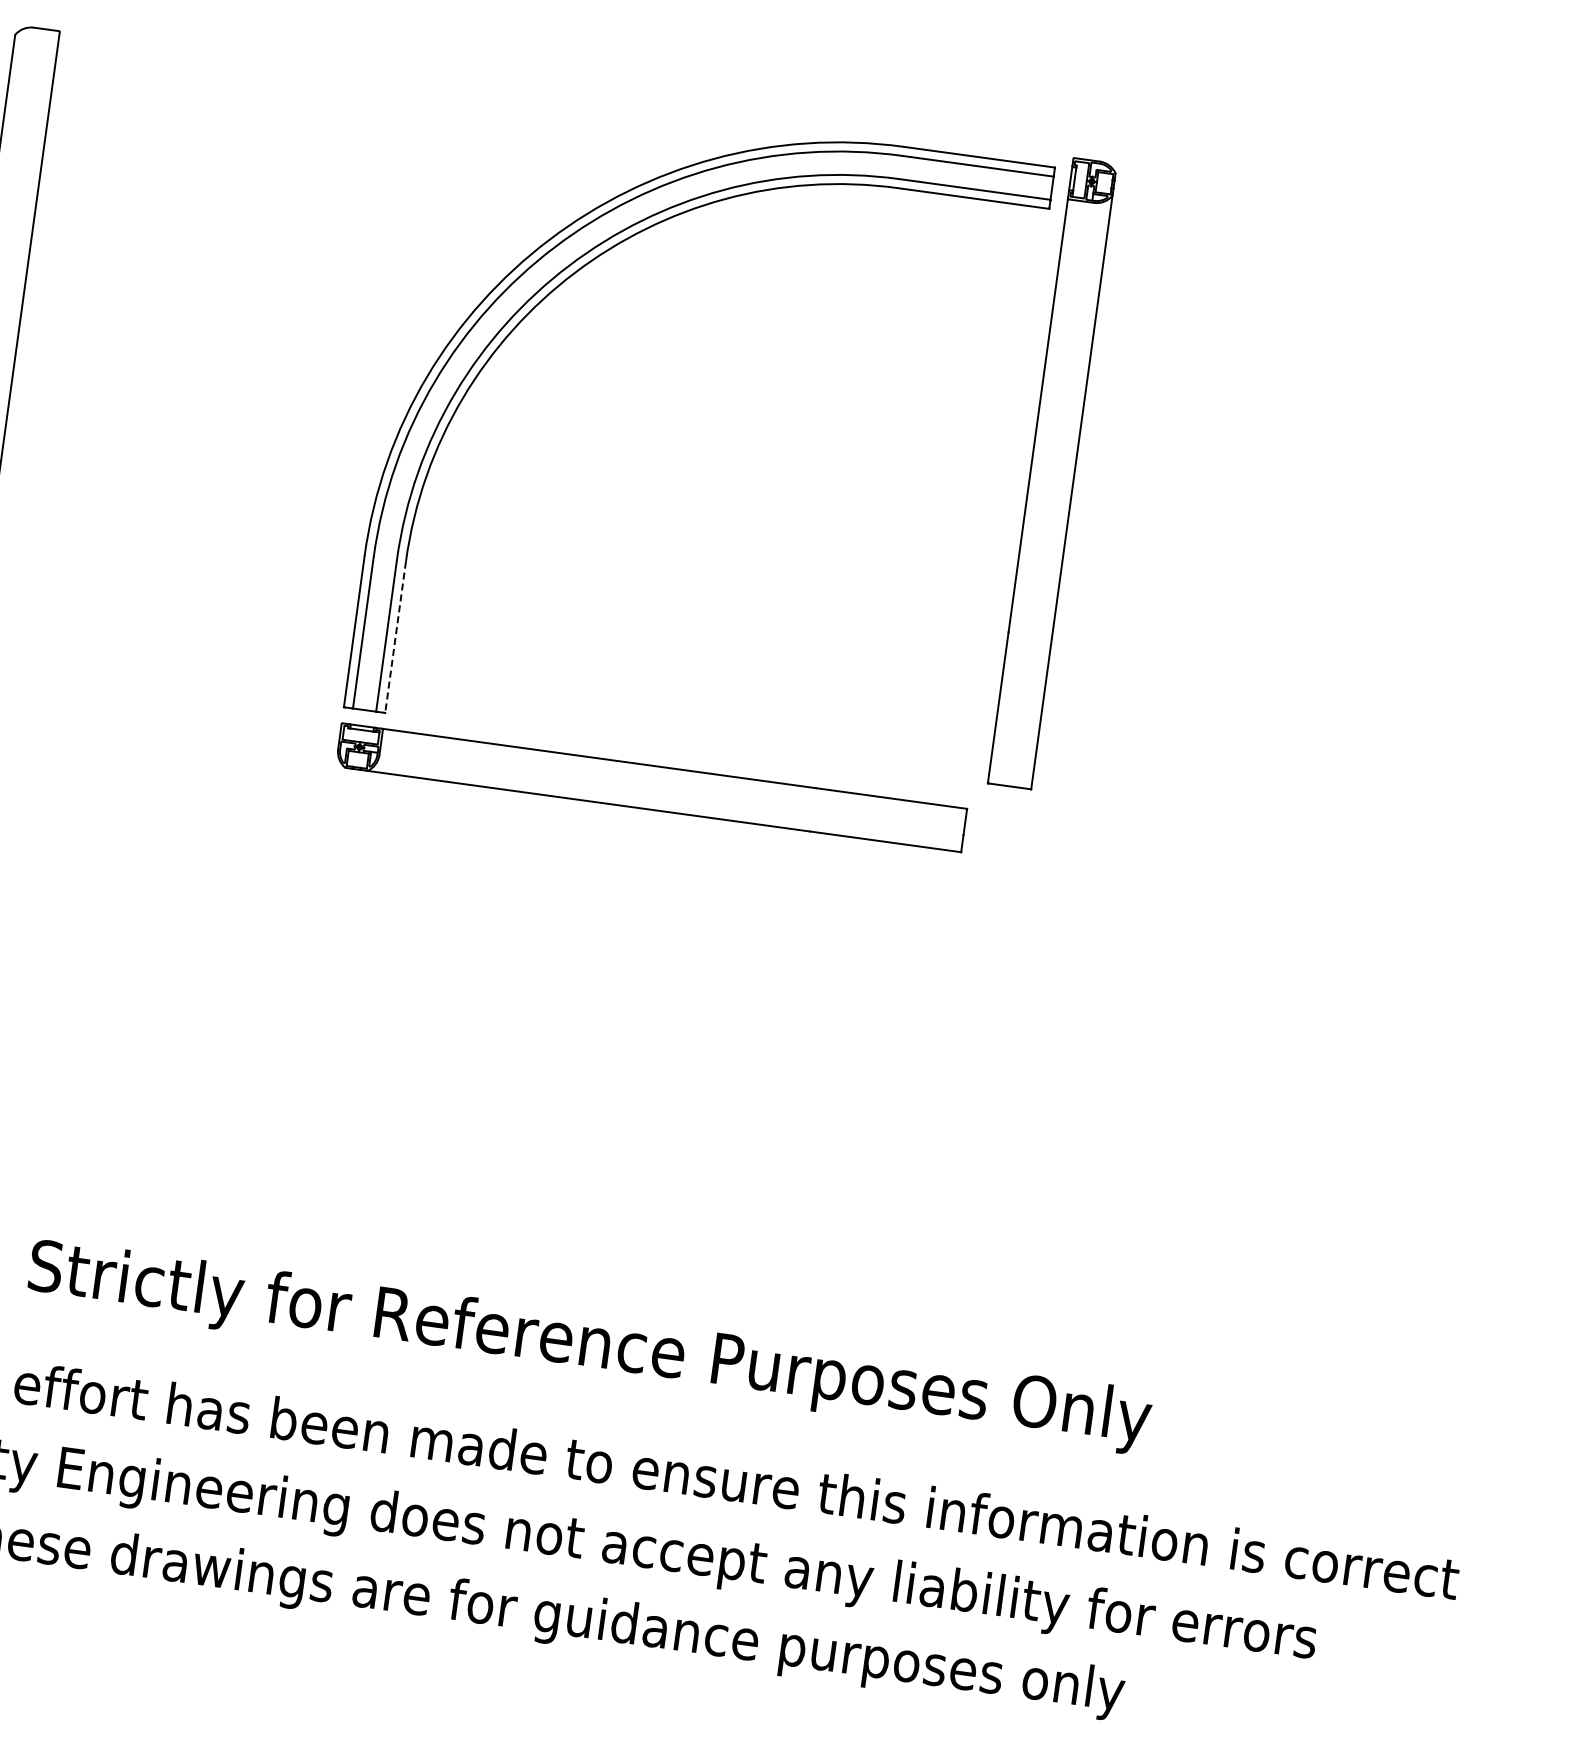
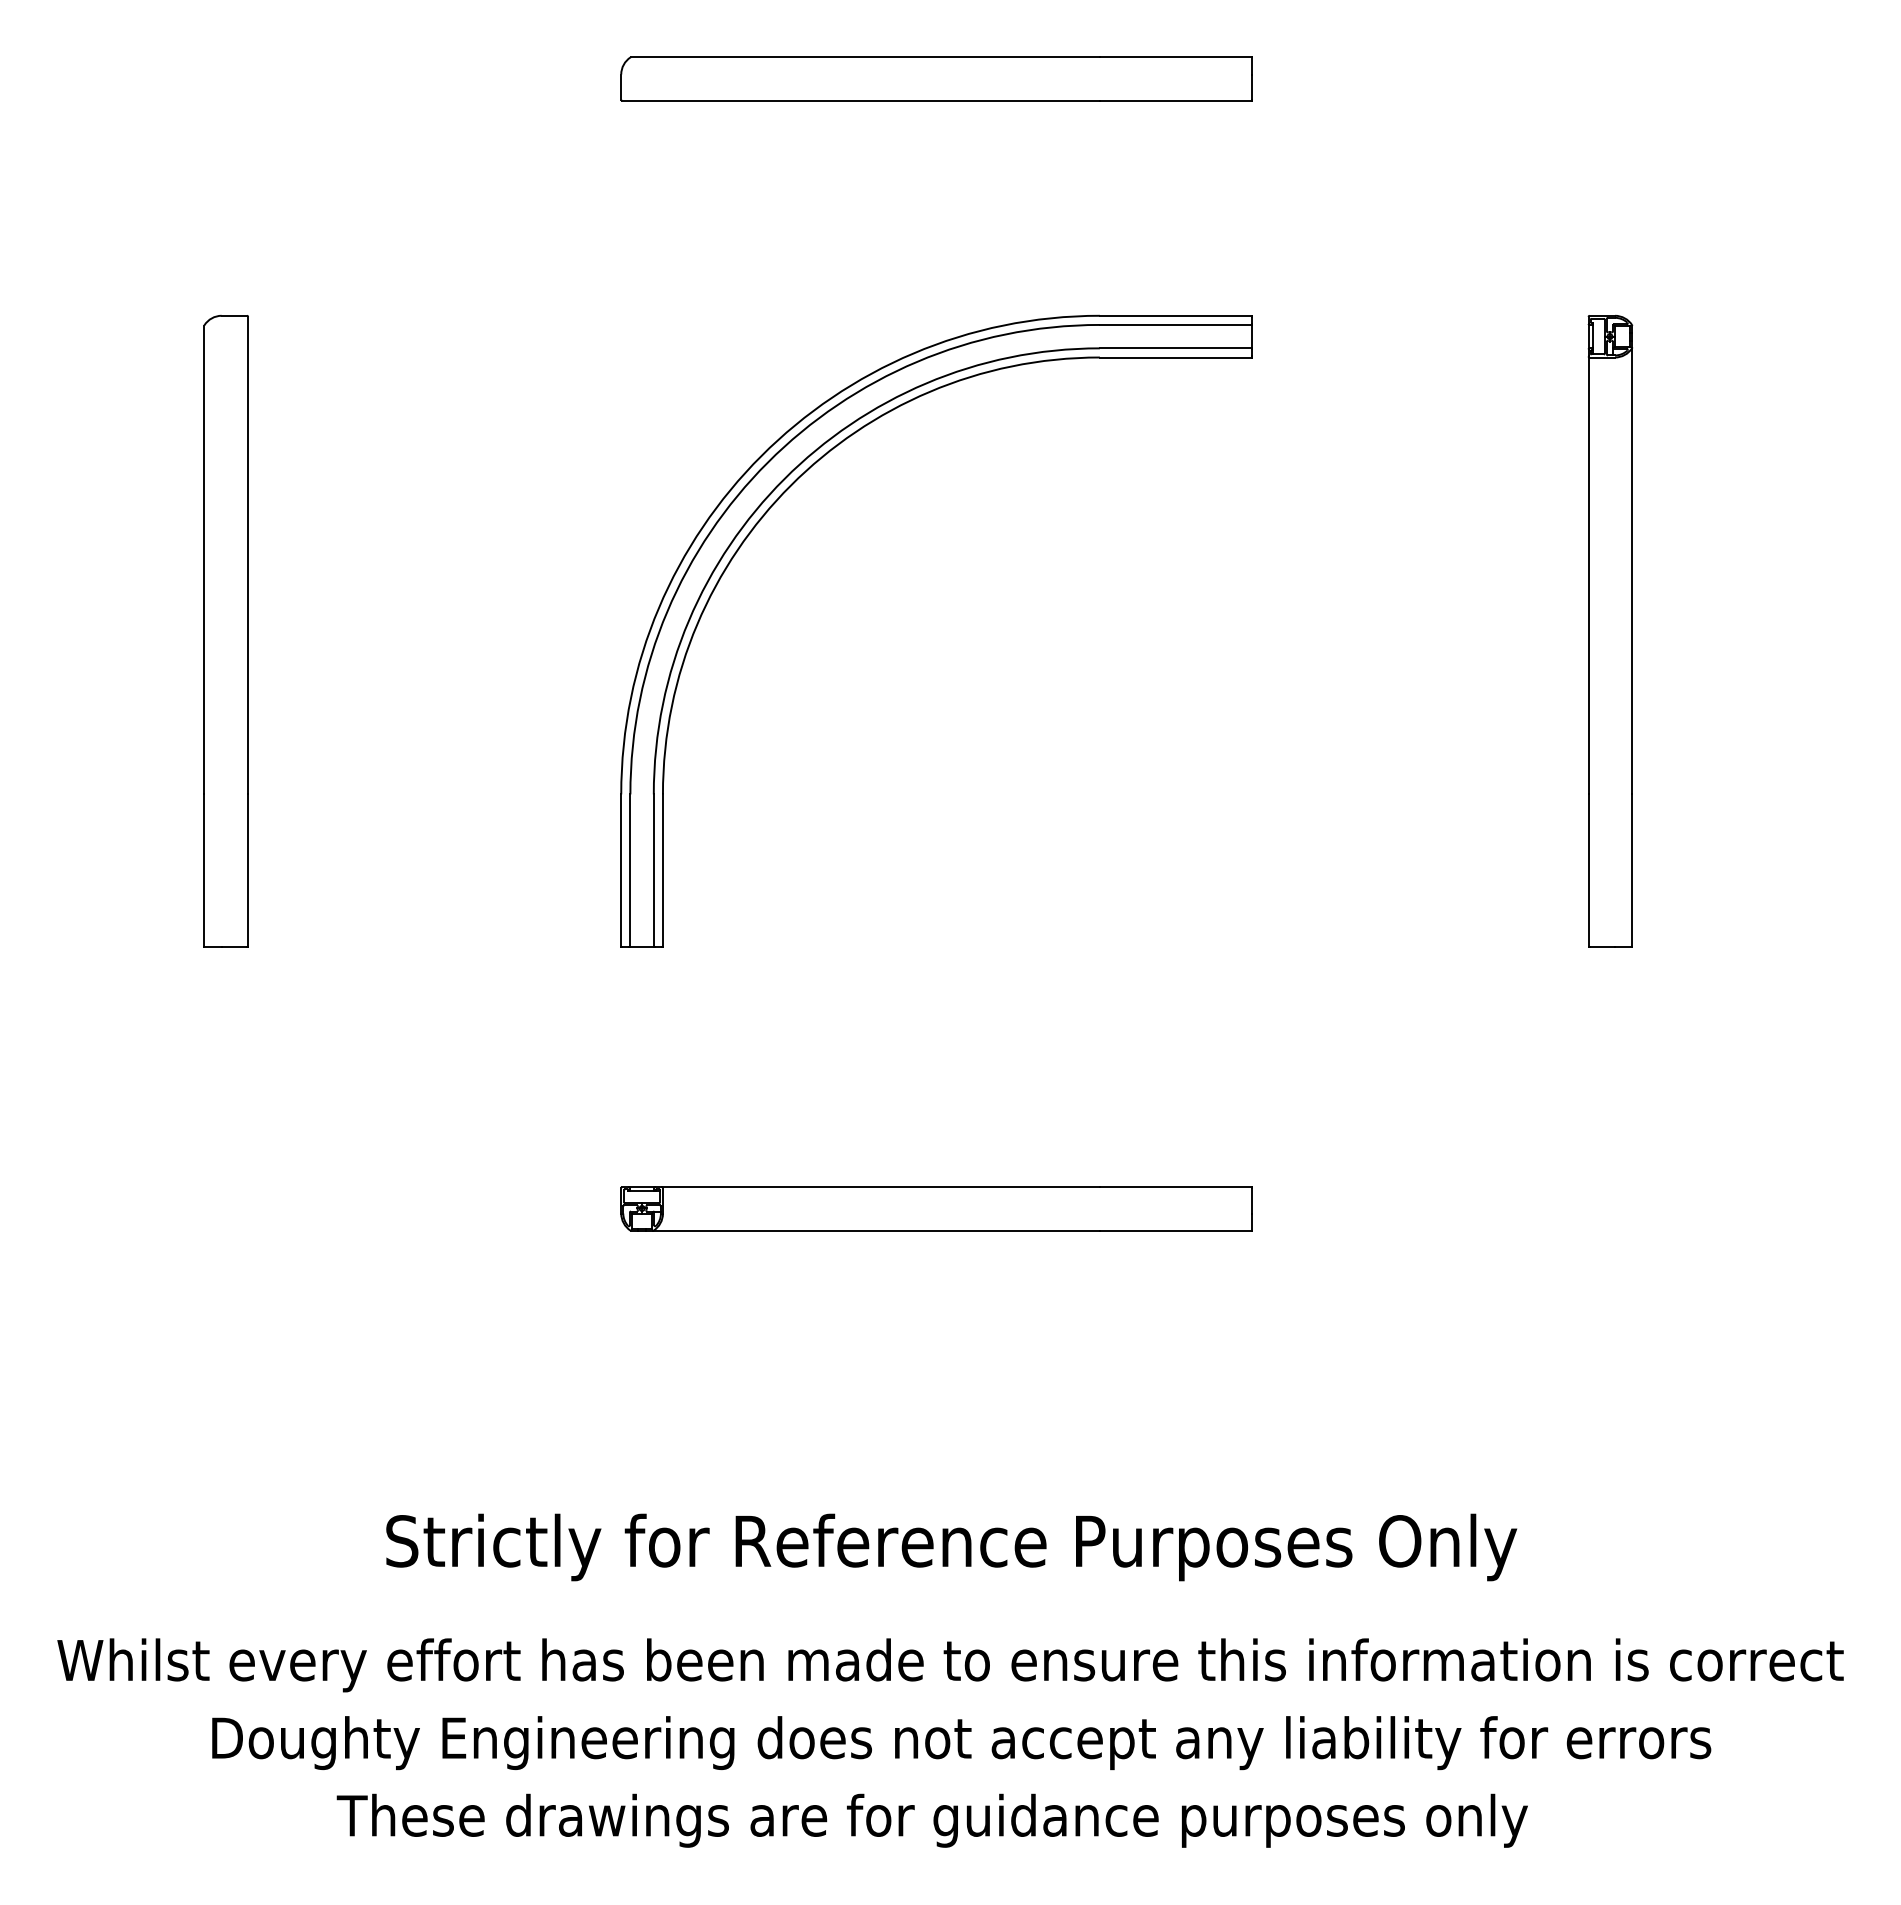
part: (1052, 472) -> (1610, 630), moved
line: (395, 638) -> (662, 871), dashed -> solid
part: (651, 787) -> (936, 1208), moved

